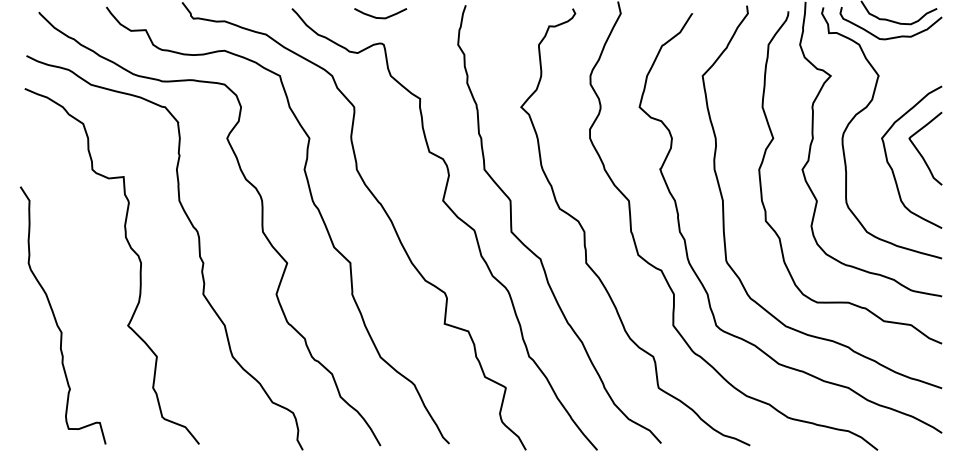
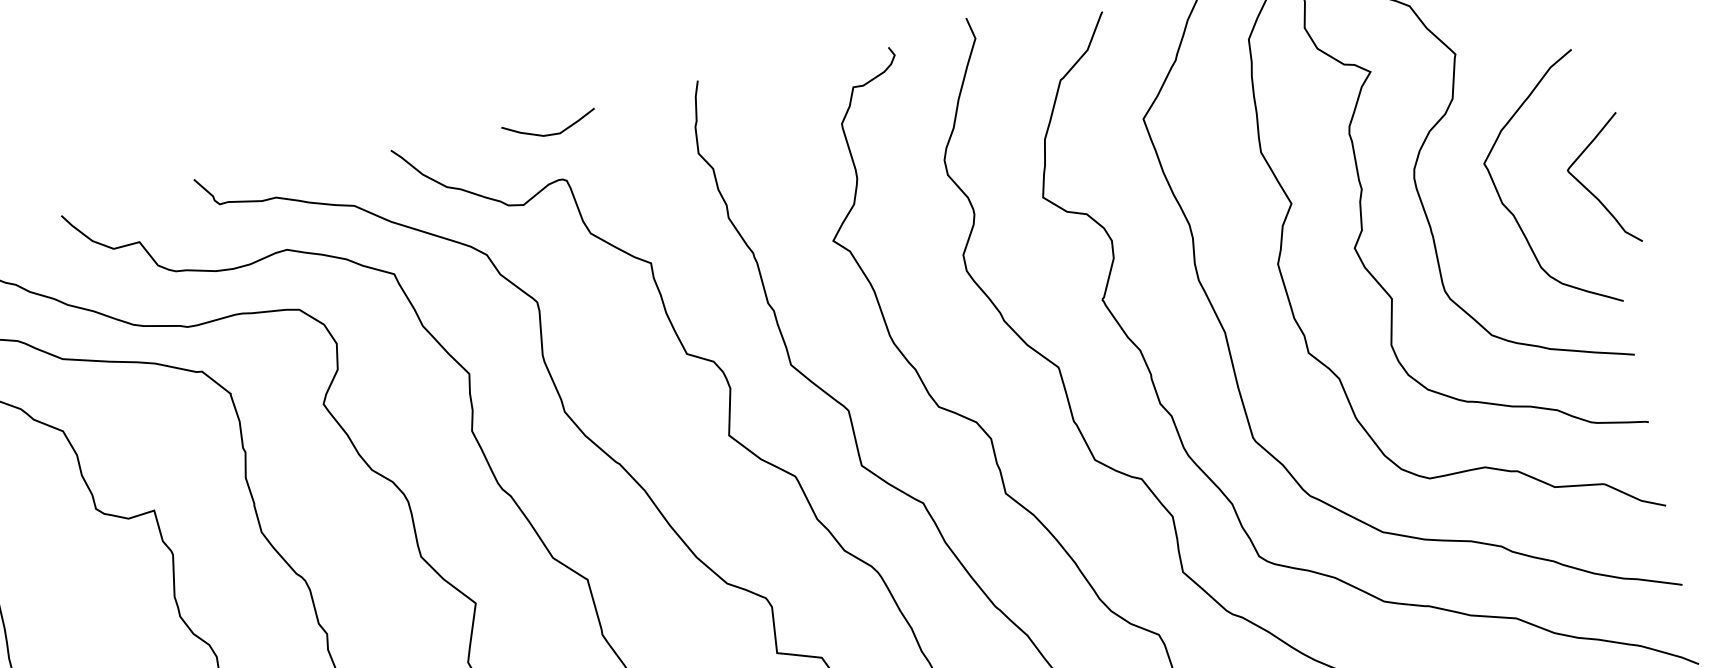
curve: (920, 152) -> (1592, 191), moved

